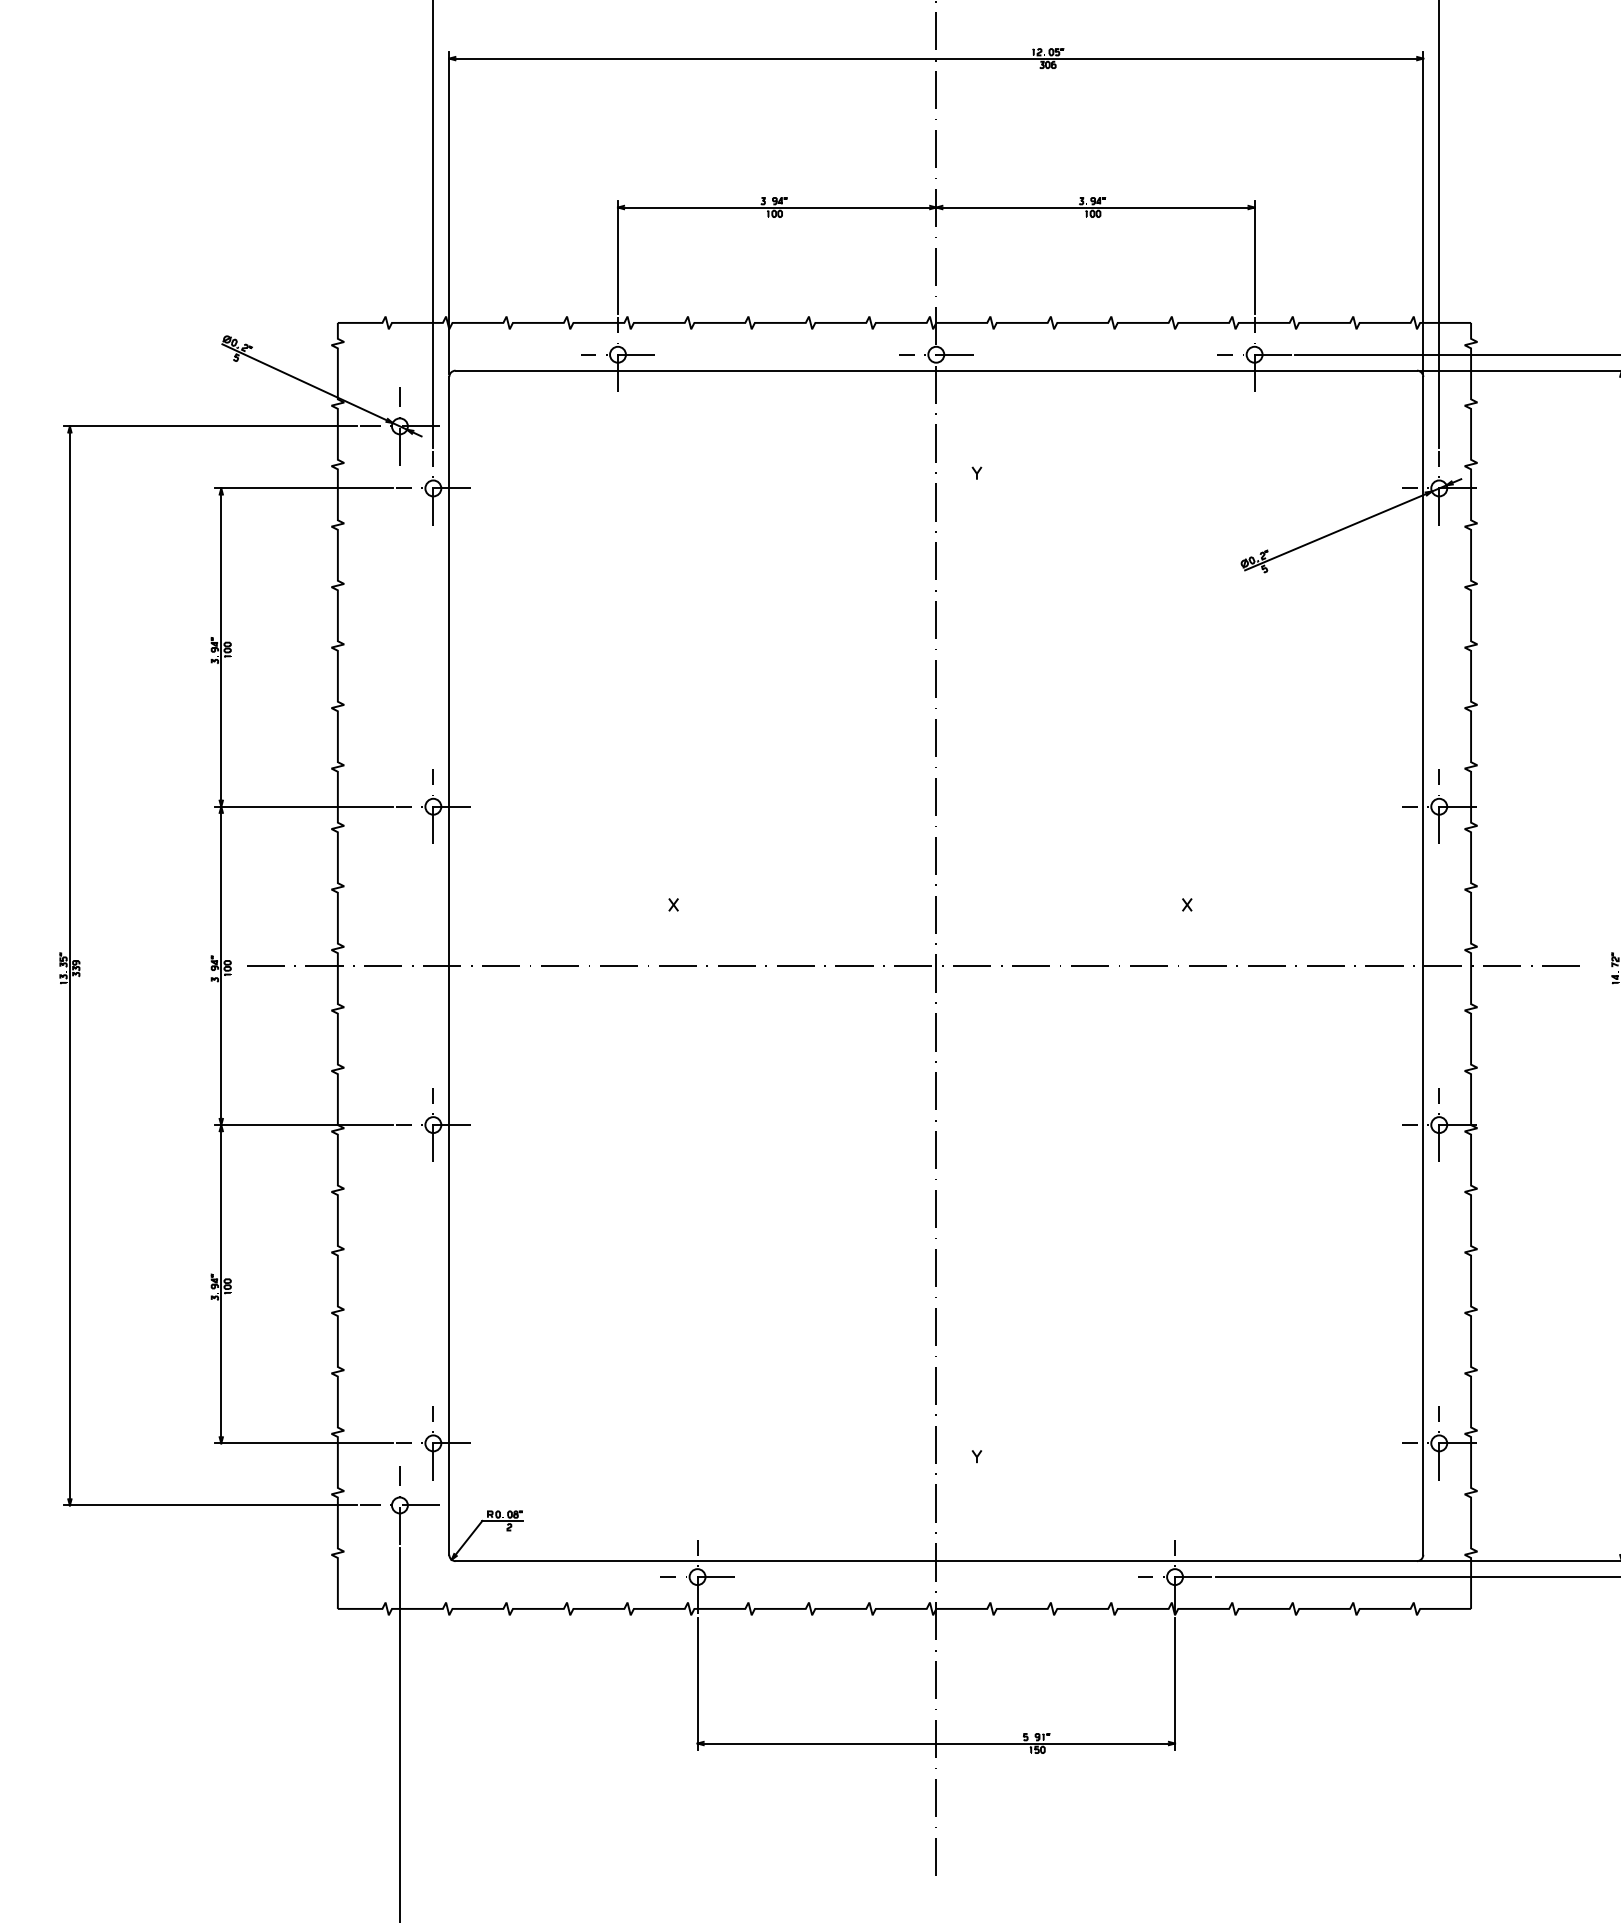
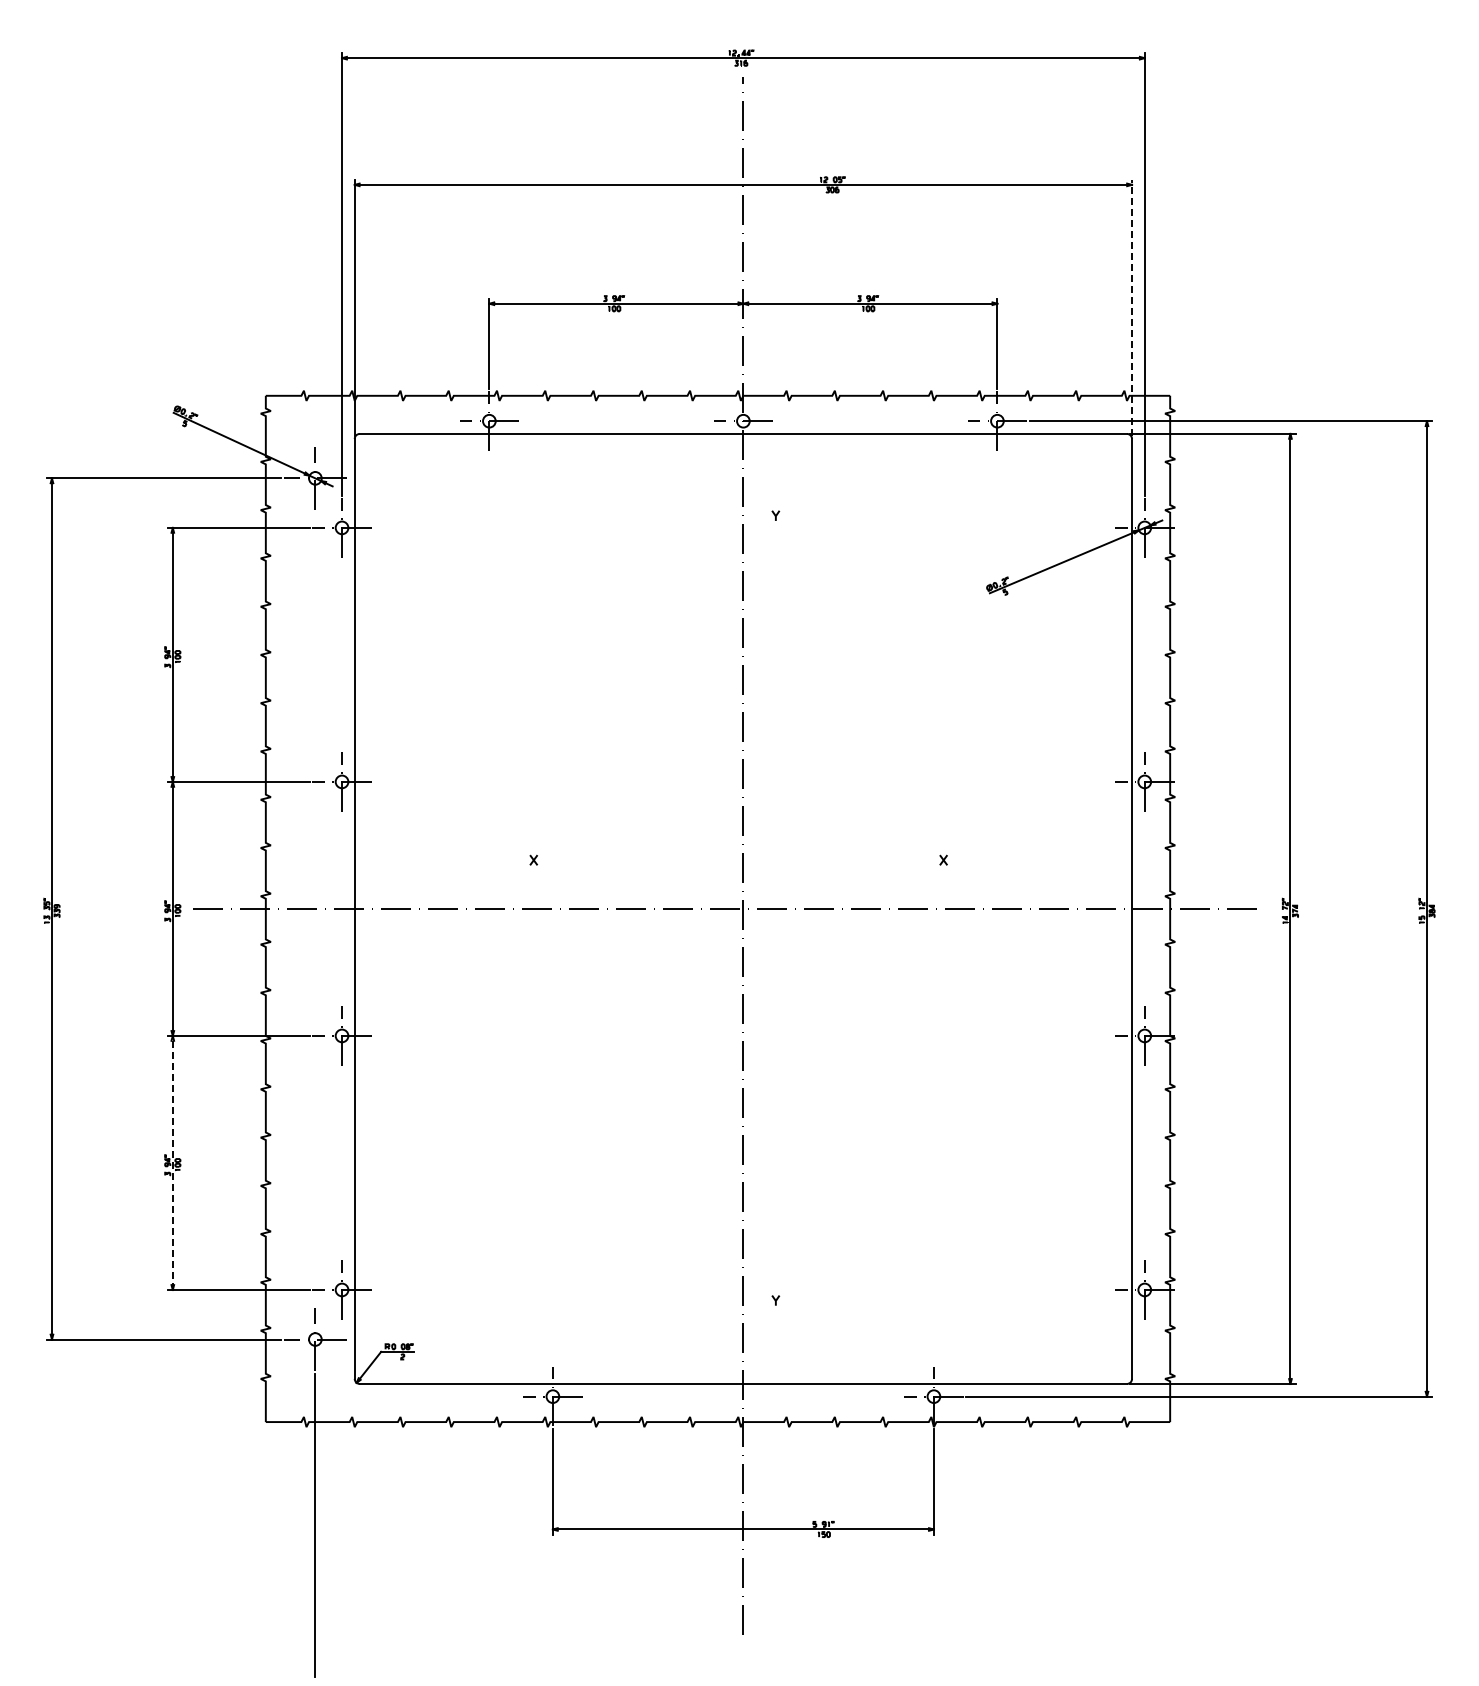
line: (1423, 212) -> (1132, 307), solid -> dashed
line: (220, 1283) -> (172, 1162), solid -> dashed

